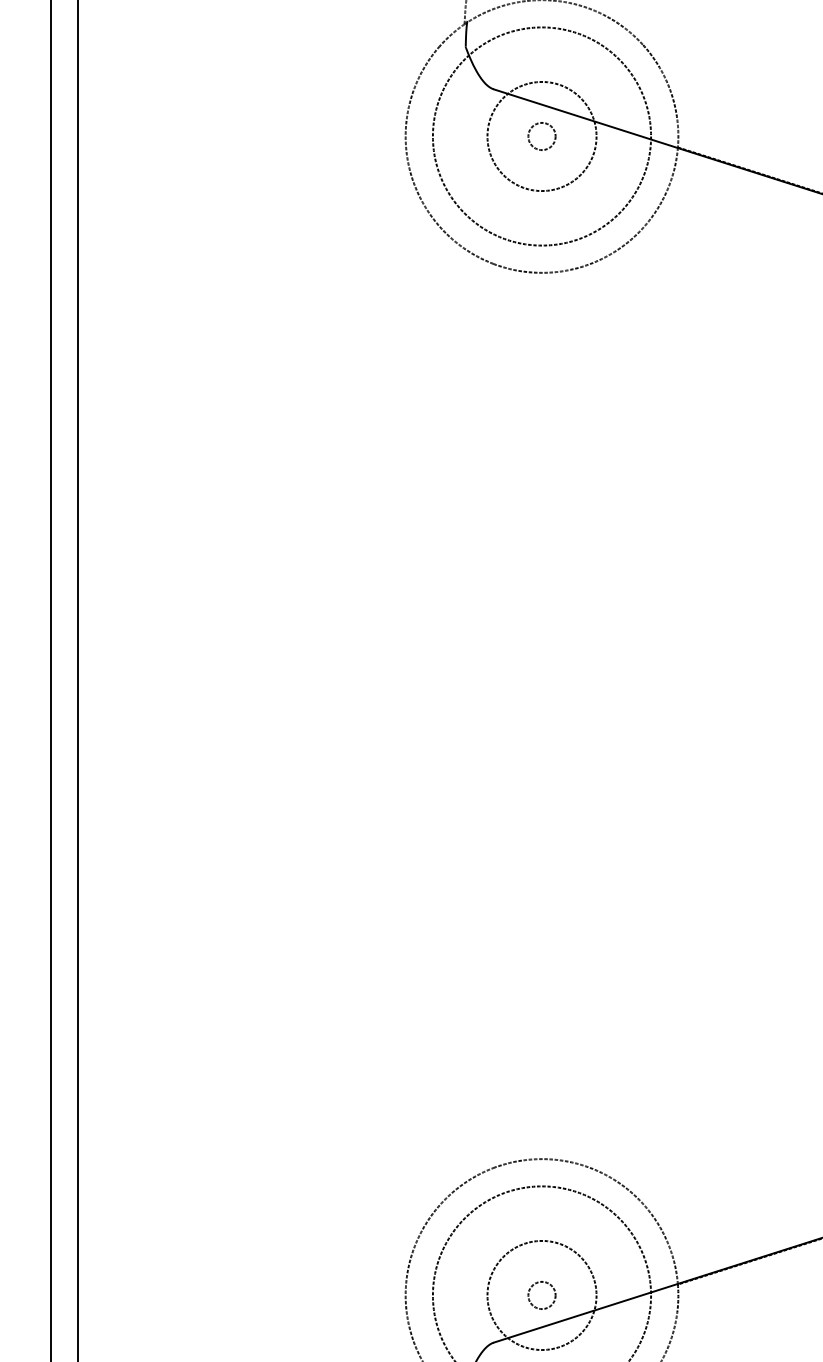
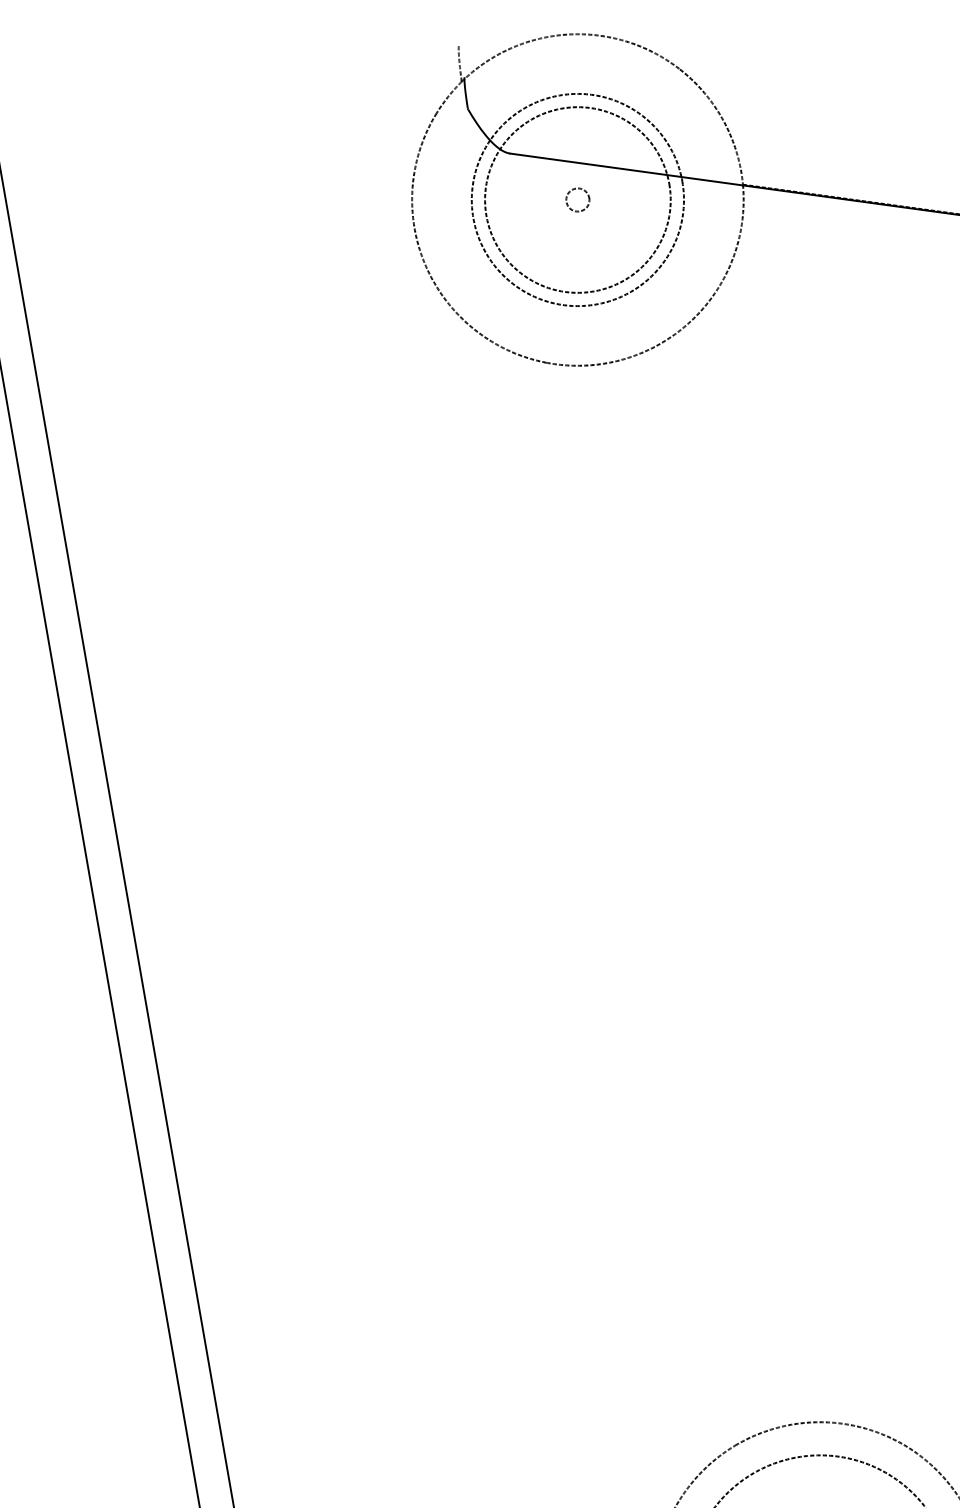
circle: (541, 136) -> (577, 200), size x0.7
circle: (541, 136) -> (577, 200), size x0.7
circle: (541, 136) -> (577, 200), size x1.6

